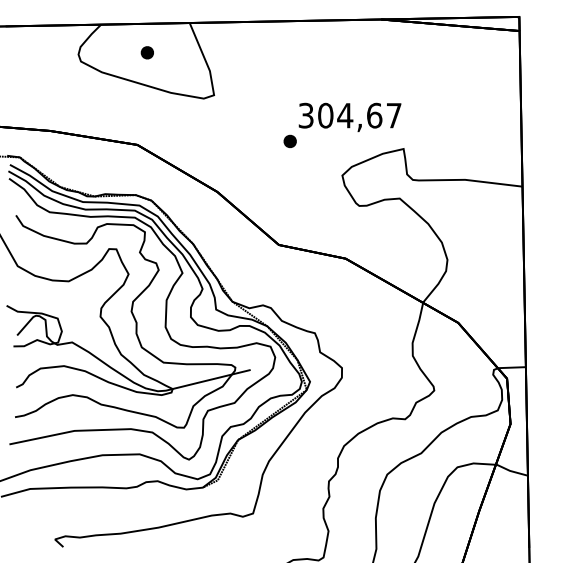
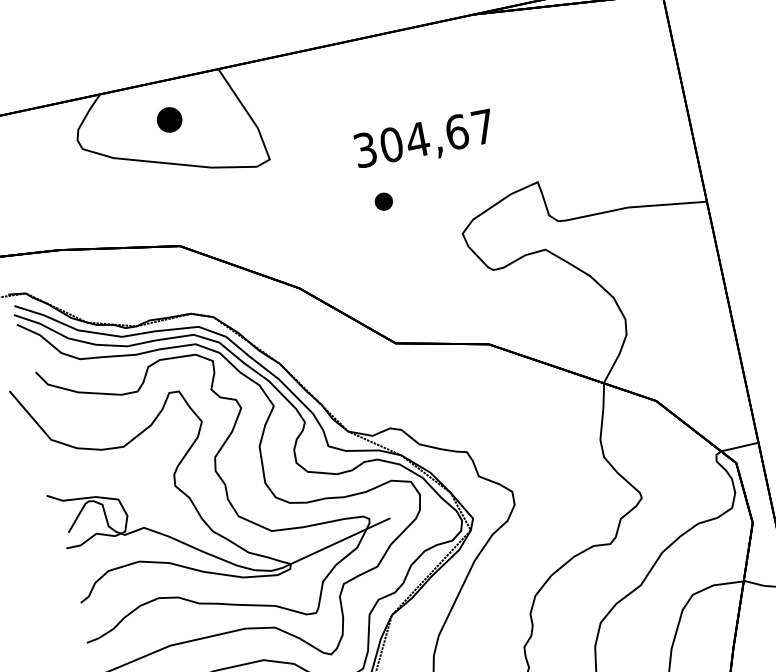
part: (146, 52) -> (168, 119), size x1.4
text: (349, 117) -> (423, 141), moved

